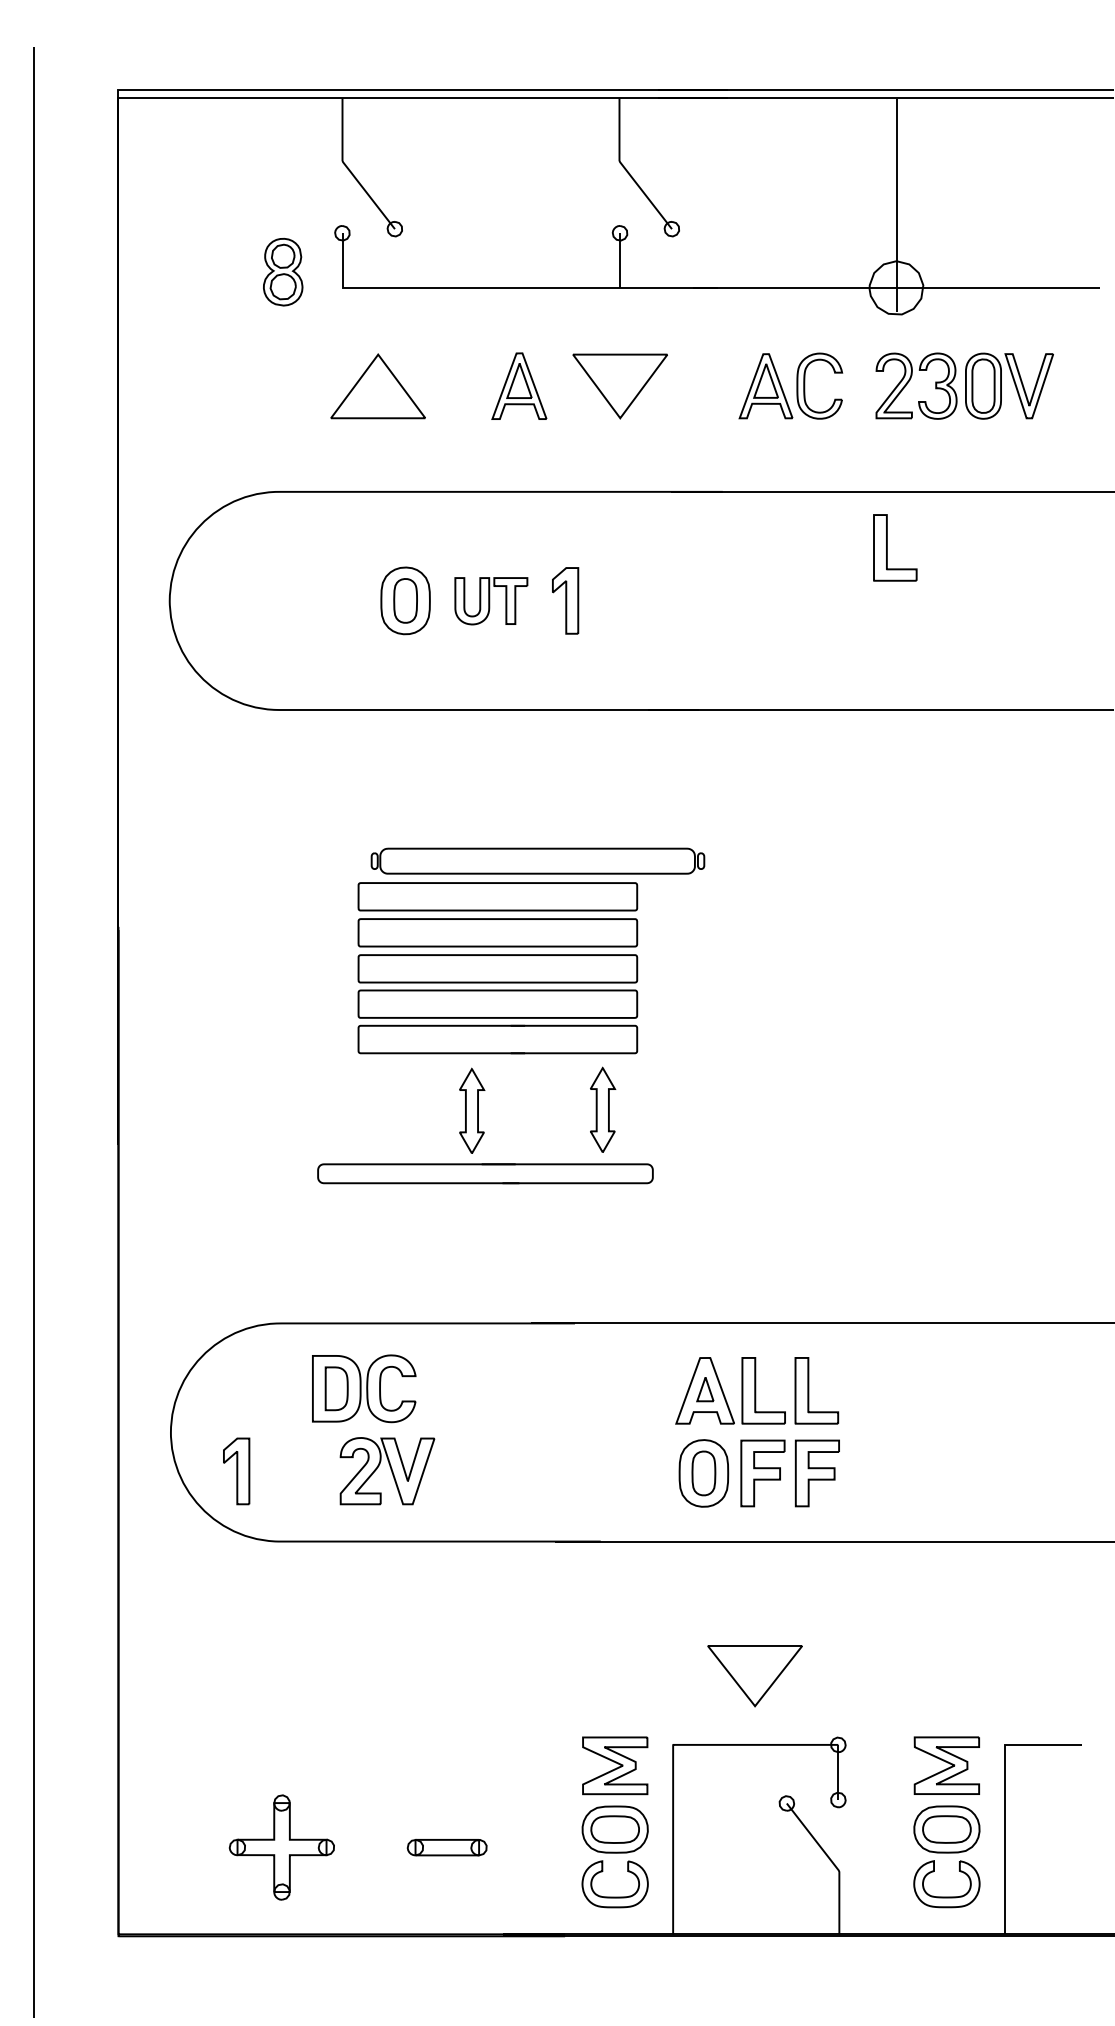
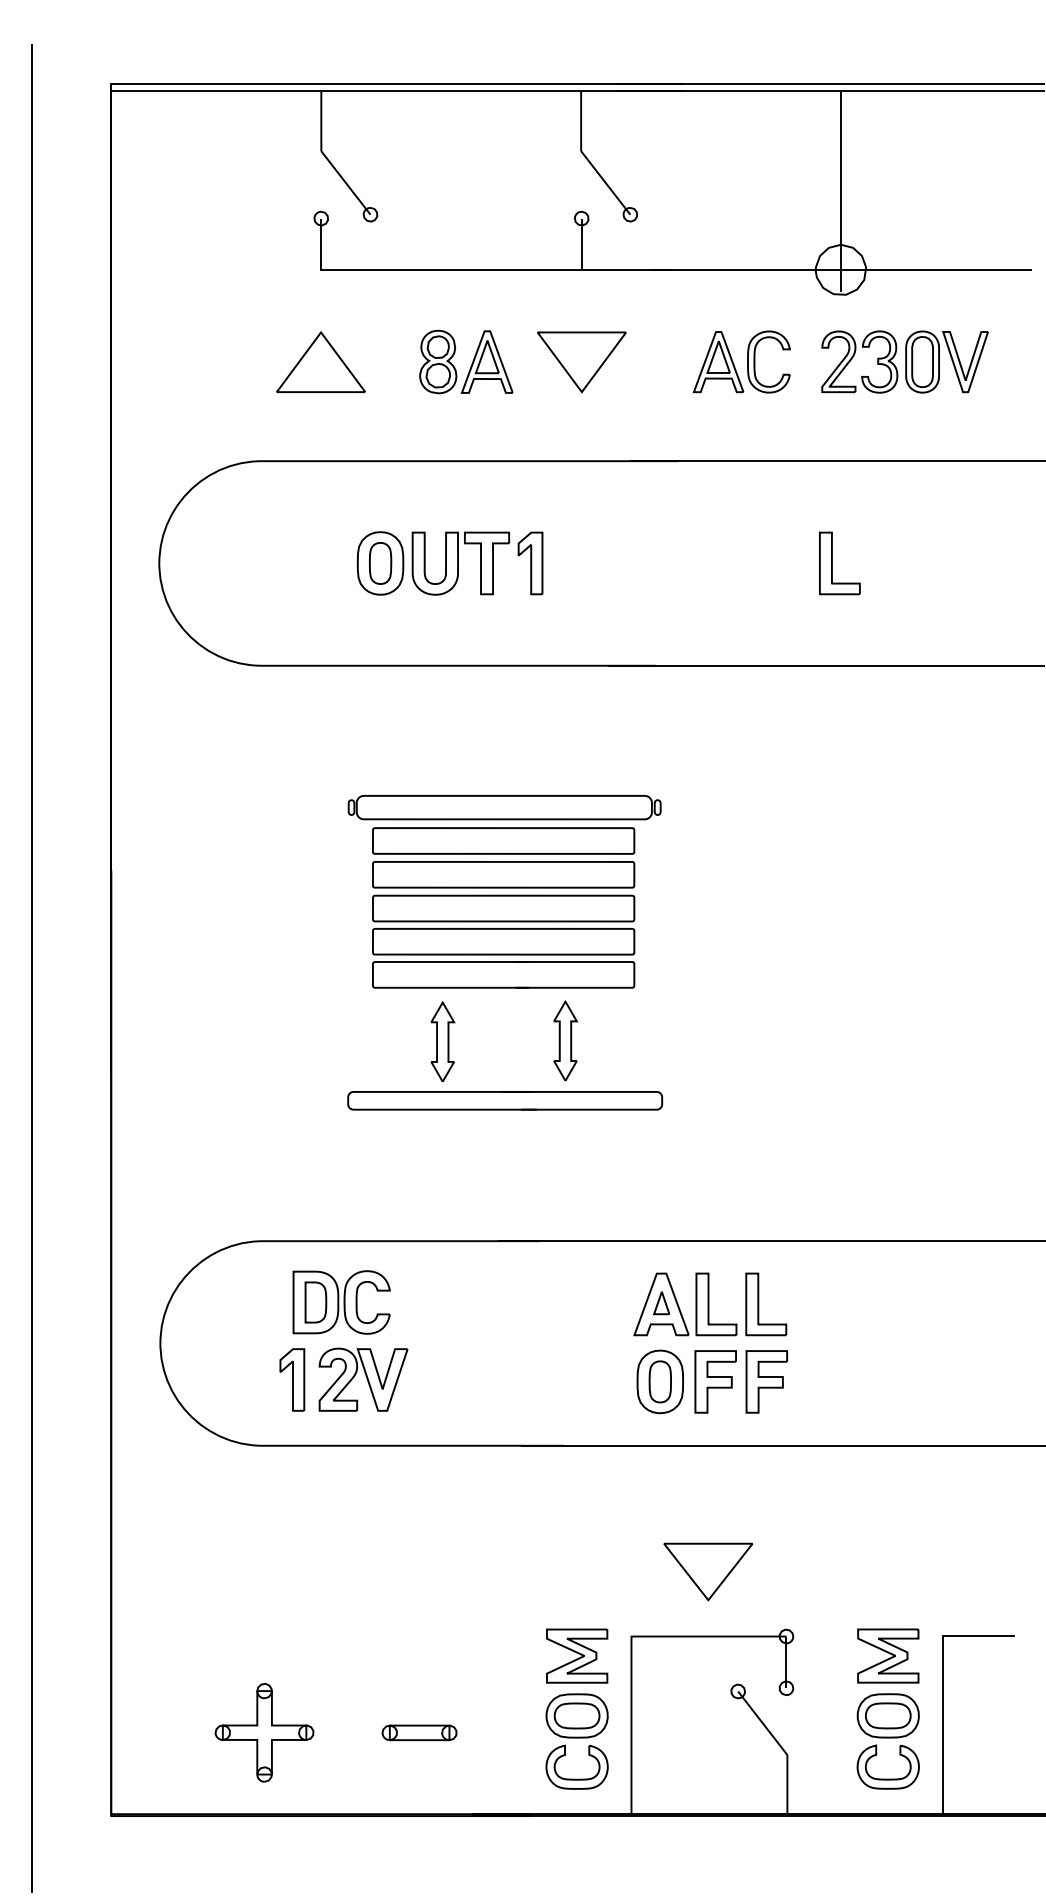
part: (283, 271) -> (438, 361), moved
part: (377, 386) -> (320, 362), moved
part: (887, 547) -> (832, 563), moved
part: (491, 601) -> (461, 564), size x1.43
part: (497, 968) -> (503, 908), moved
part: (485, 1173) -> (505, 1100), moved
part: (236, 1471) -> (292, 1380), moved

